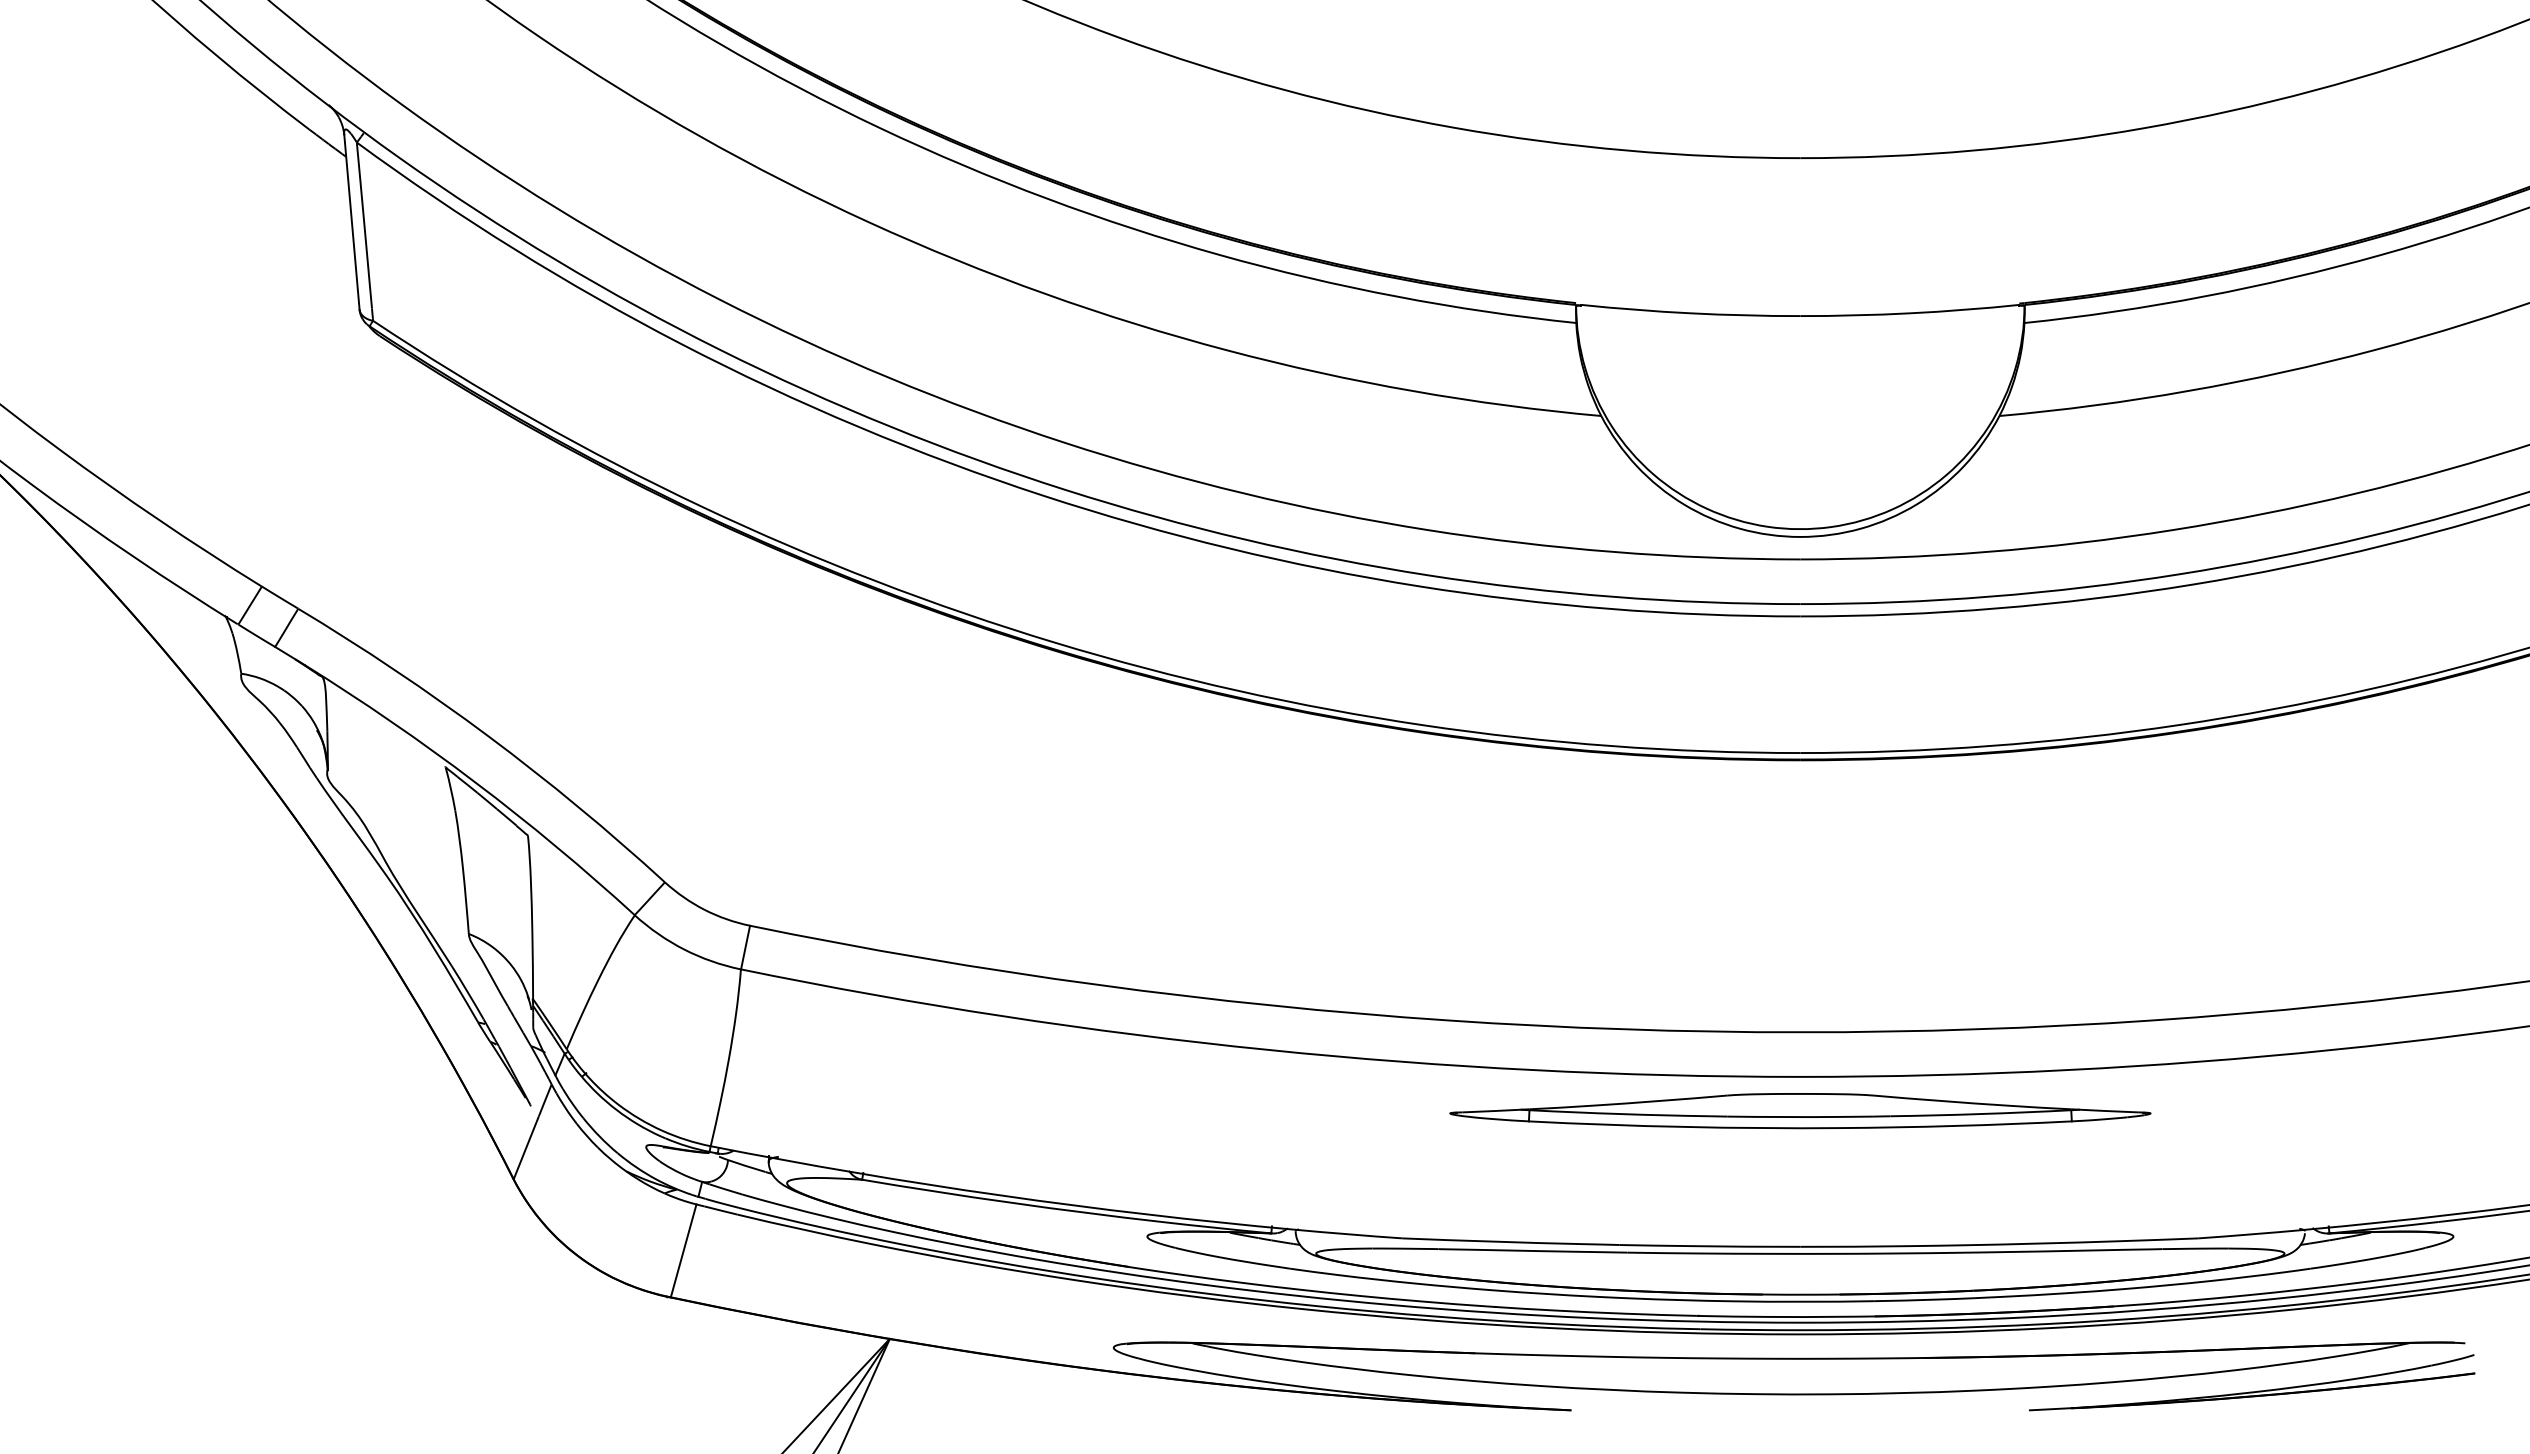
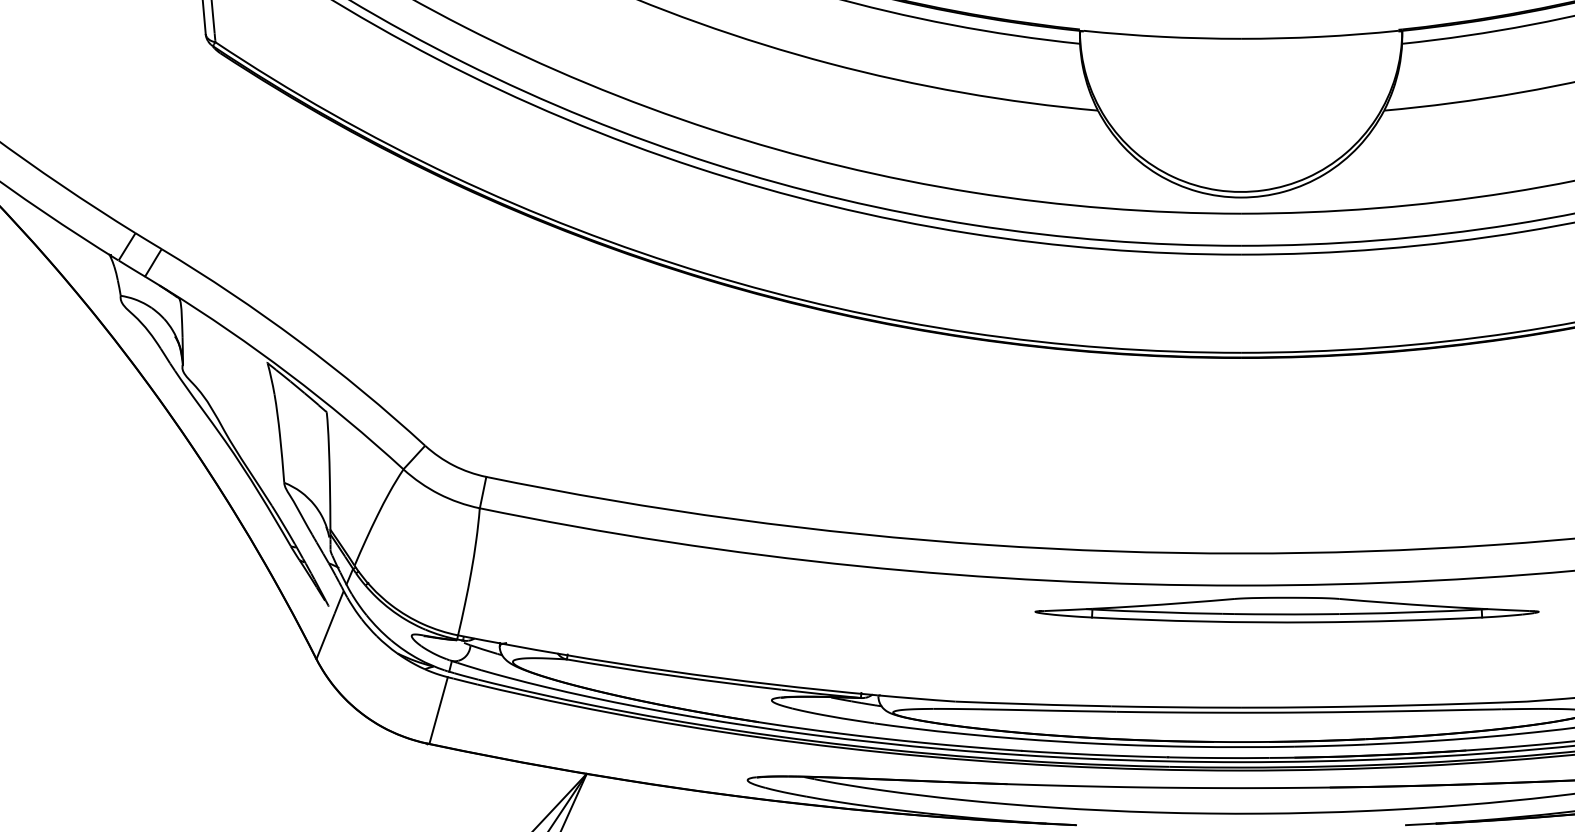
part: (1800, 1111) -> (1287, 610), moved

